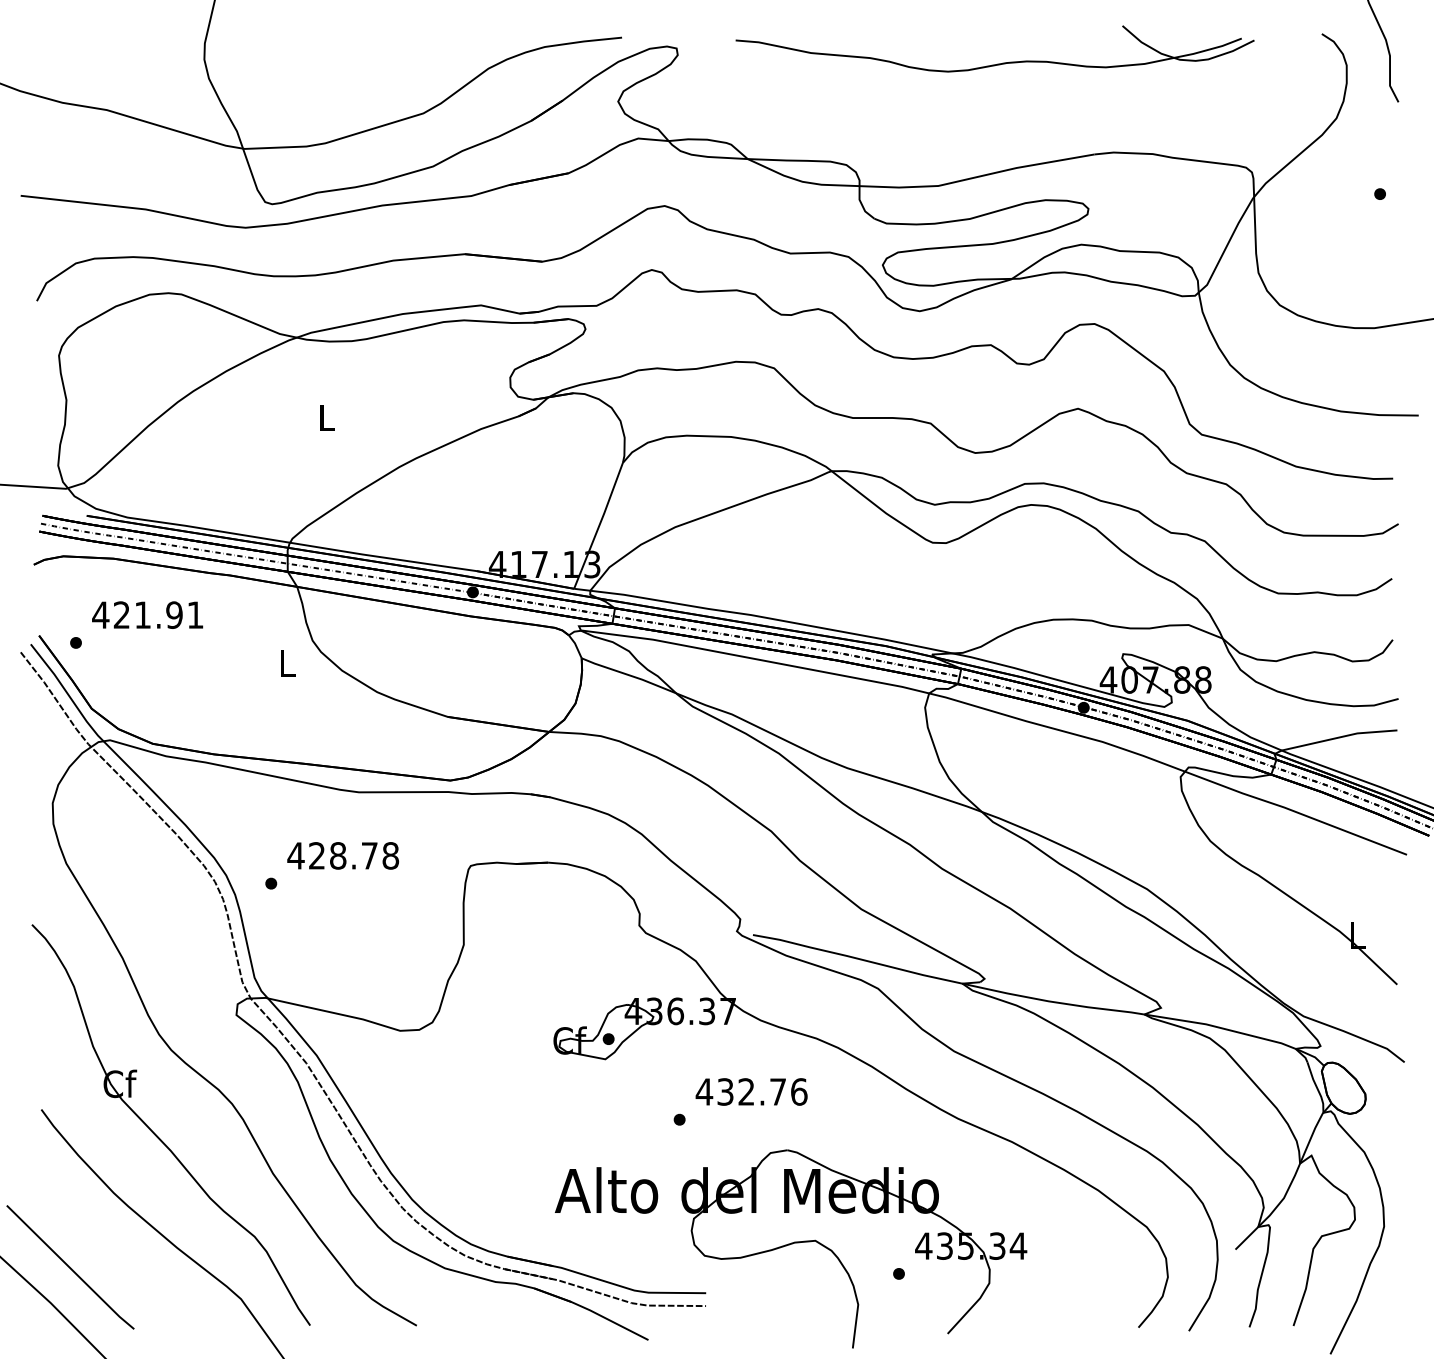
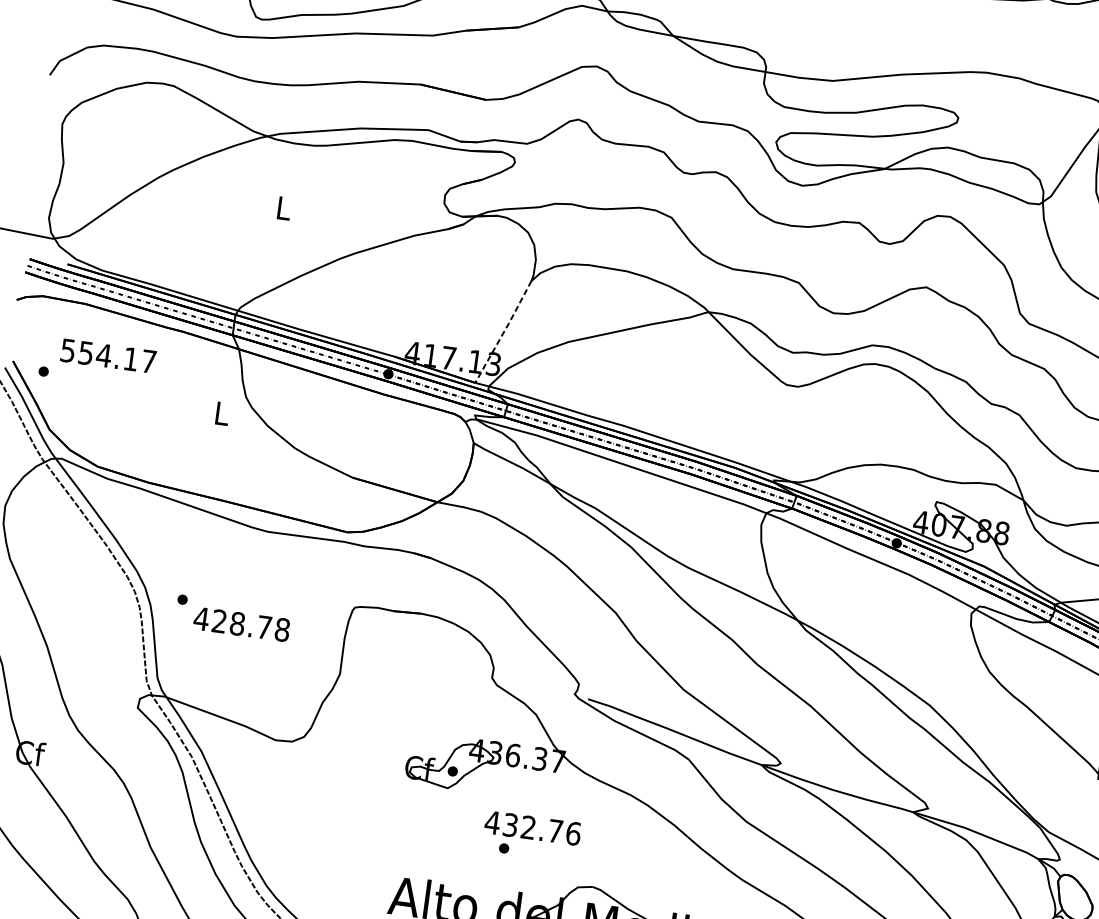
line: (599, 526) -> (504, 332), solid -> dashed
text: (147, 614) -> (108, 355), 421.91 -> 554.17
text: (342, 855) -> (241, 624), moved
text: (751, 1091) -> (532, 827), moved

